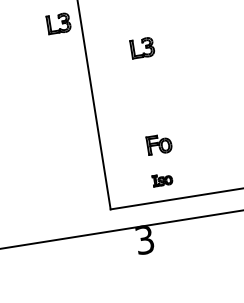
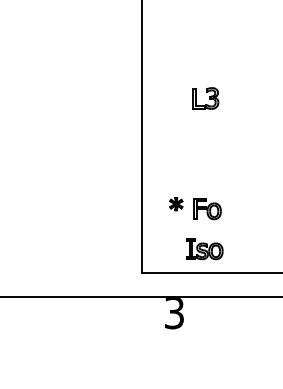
part: (58, 23) -> (116, 56), removed
part: (131, 144) -> (176, 204), added
part: (162, 180) -> (204, 249), size x1.67

